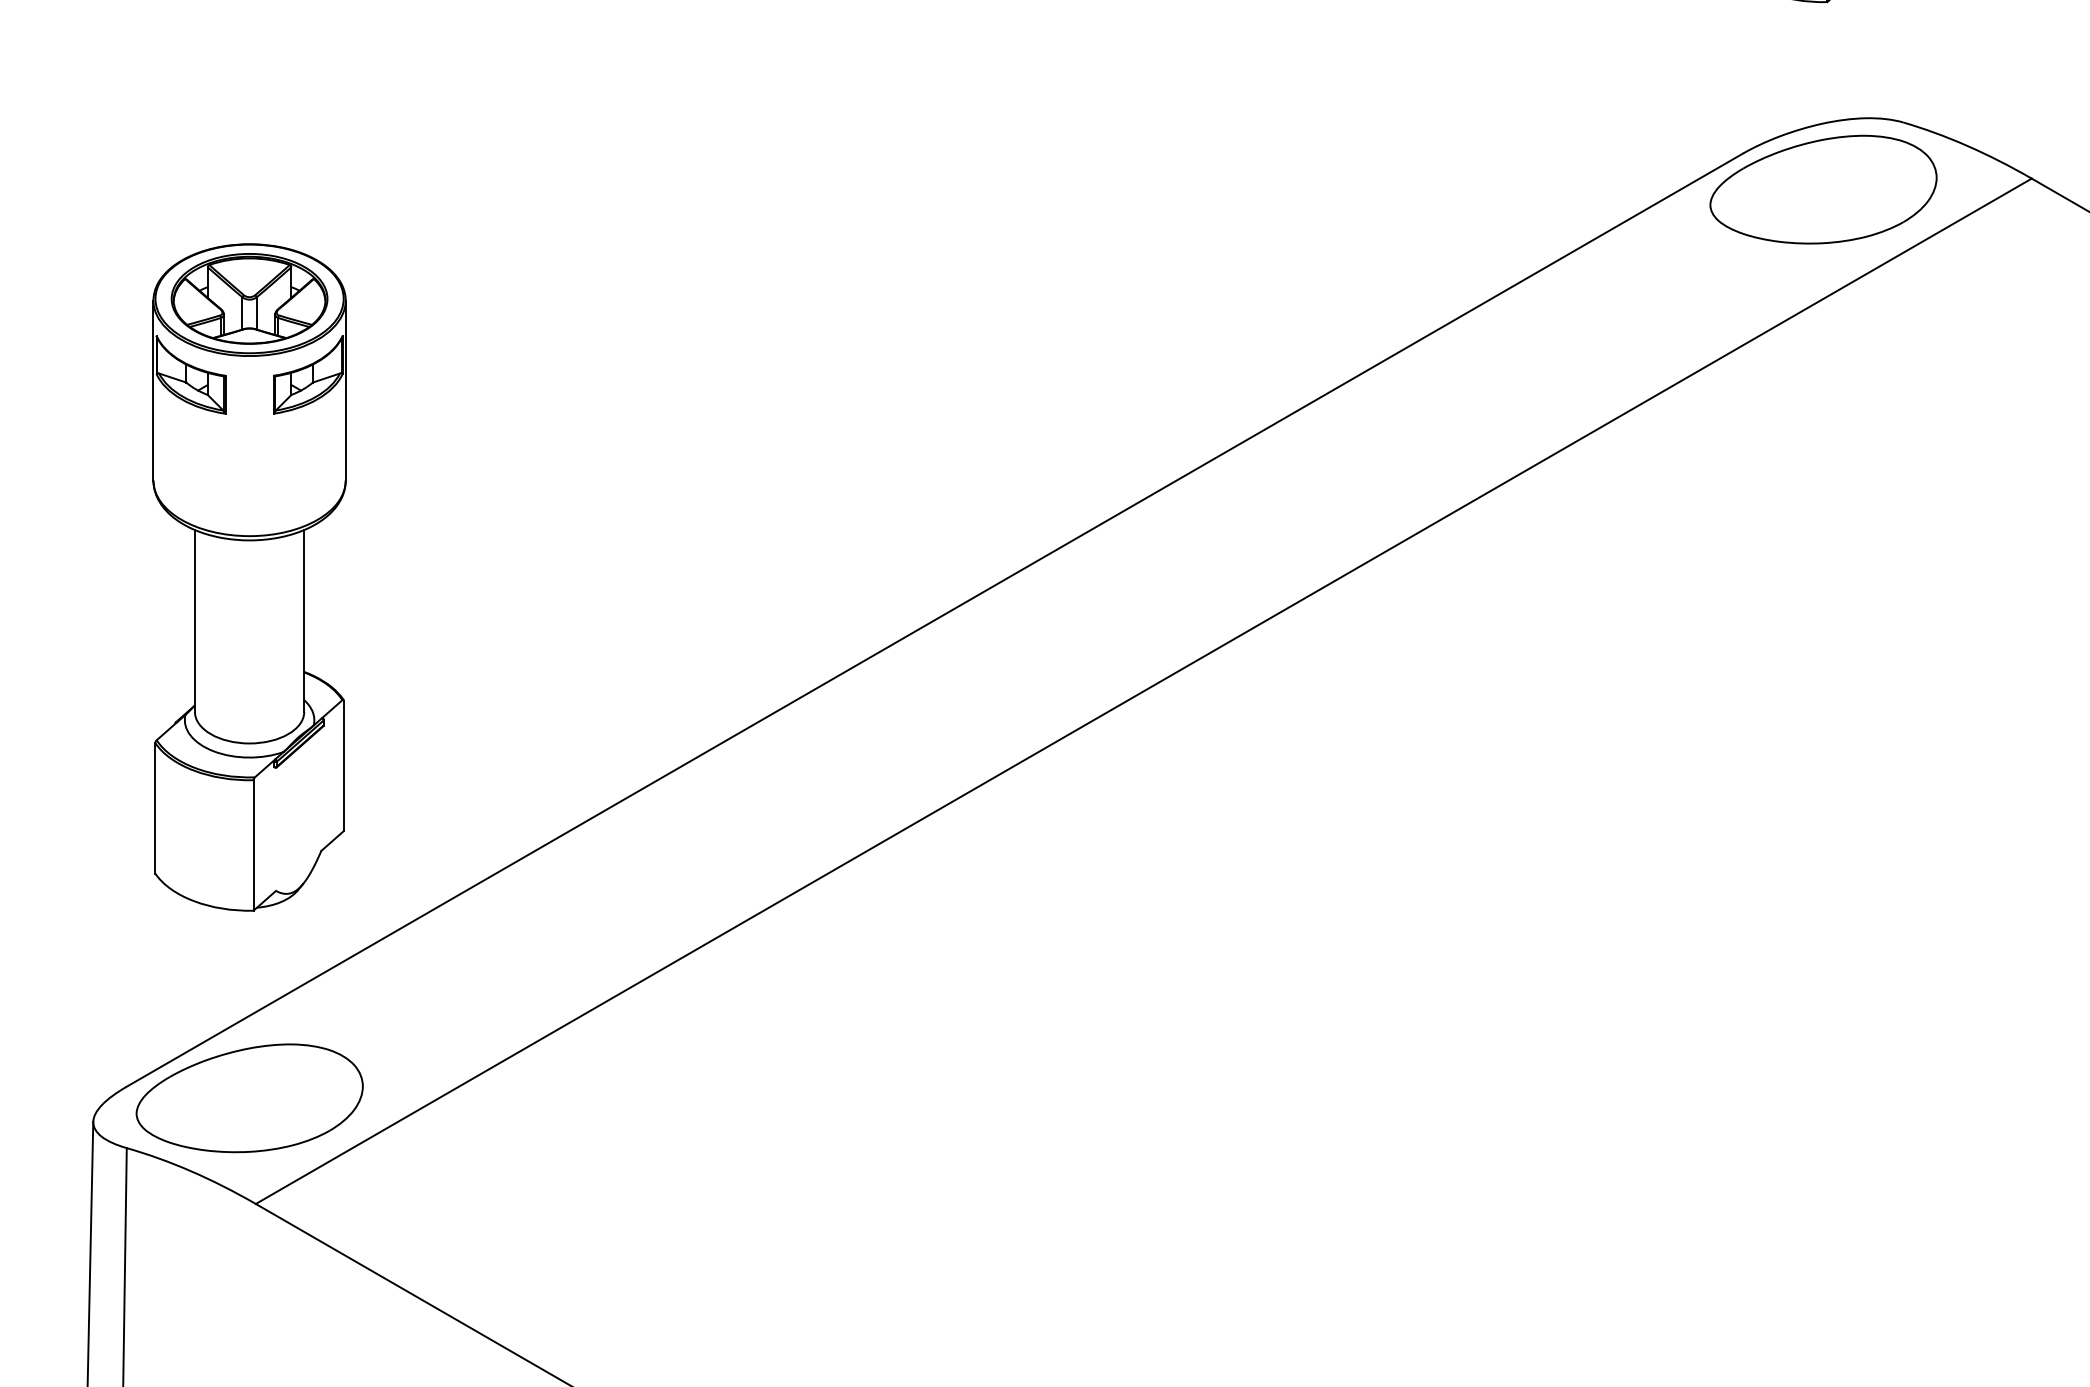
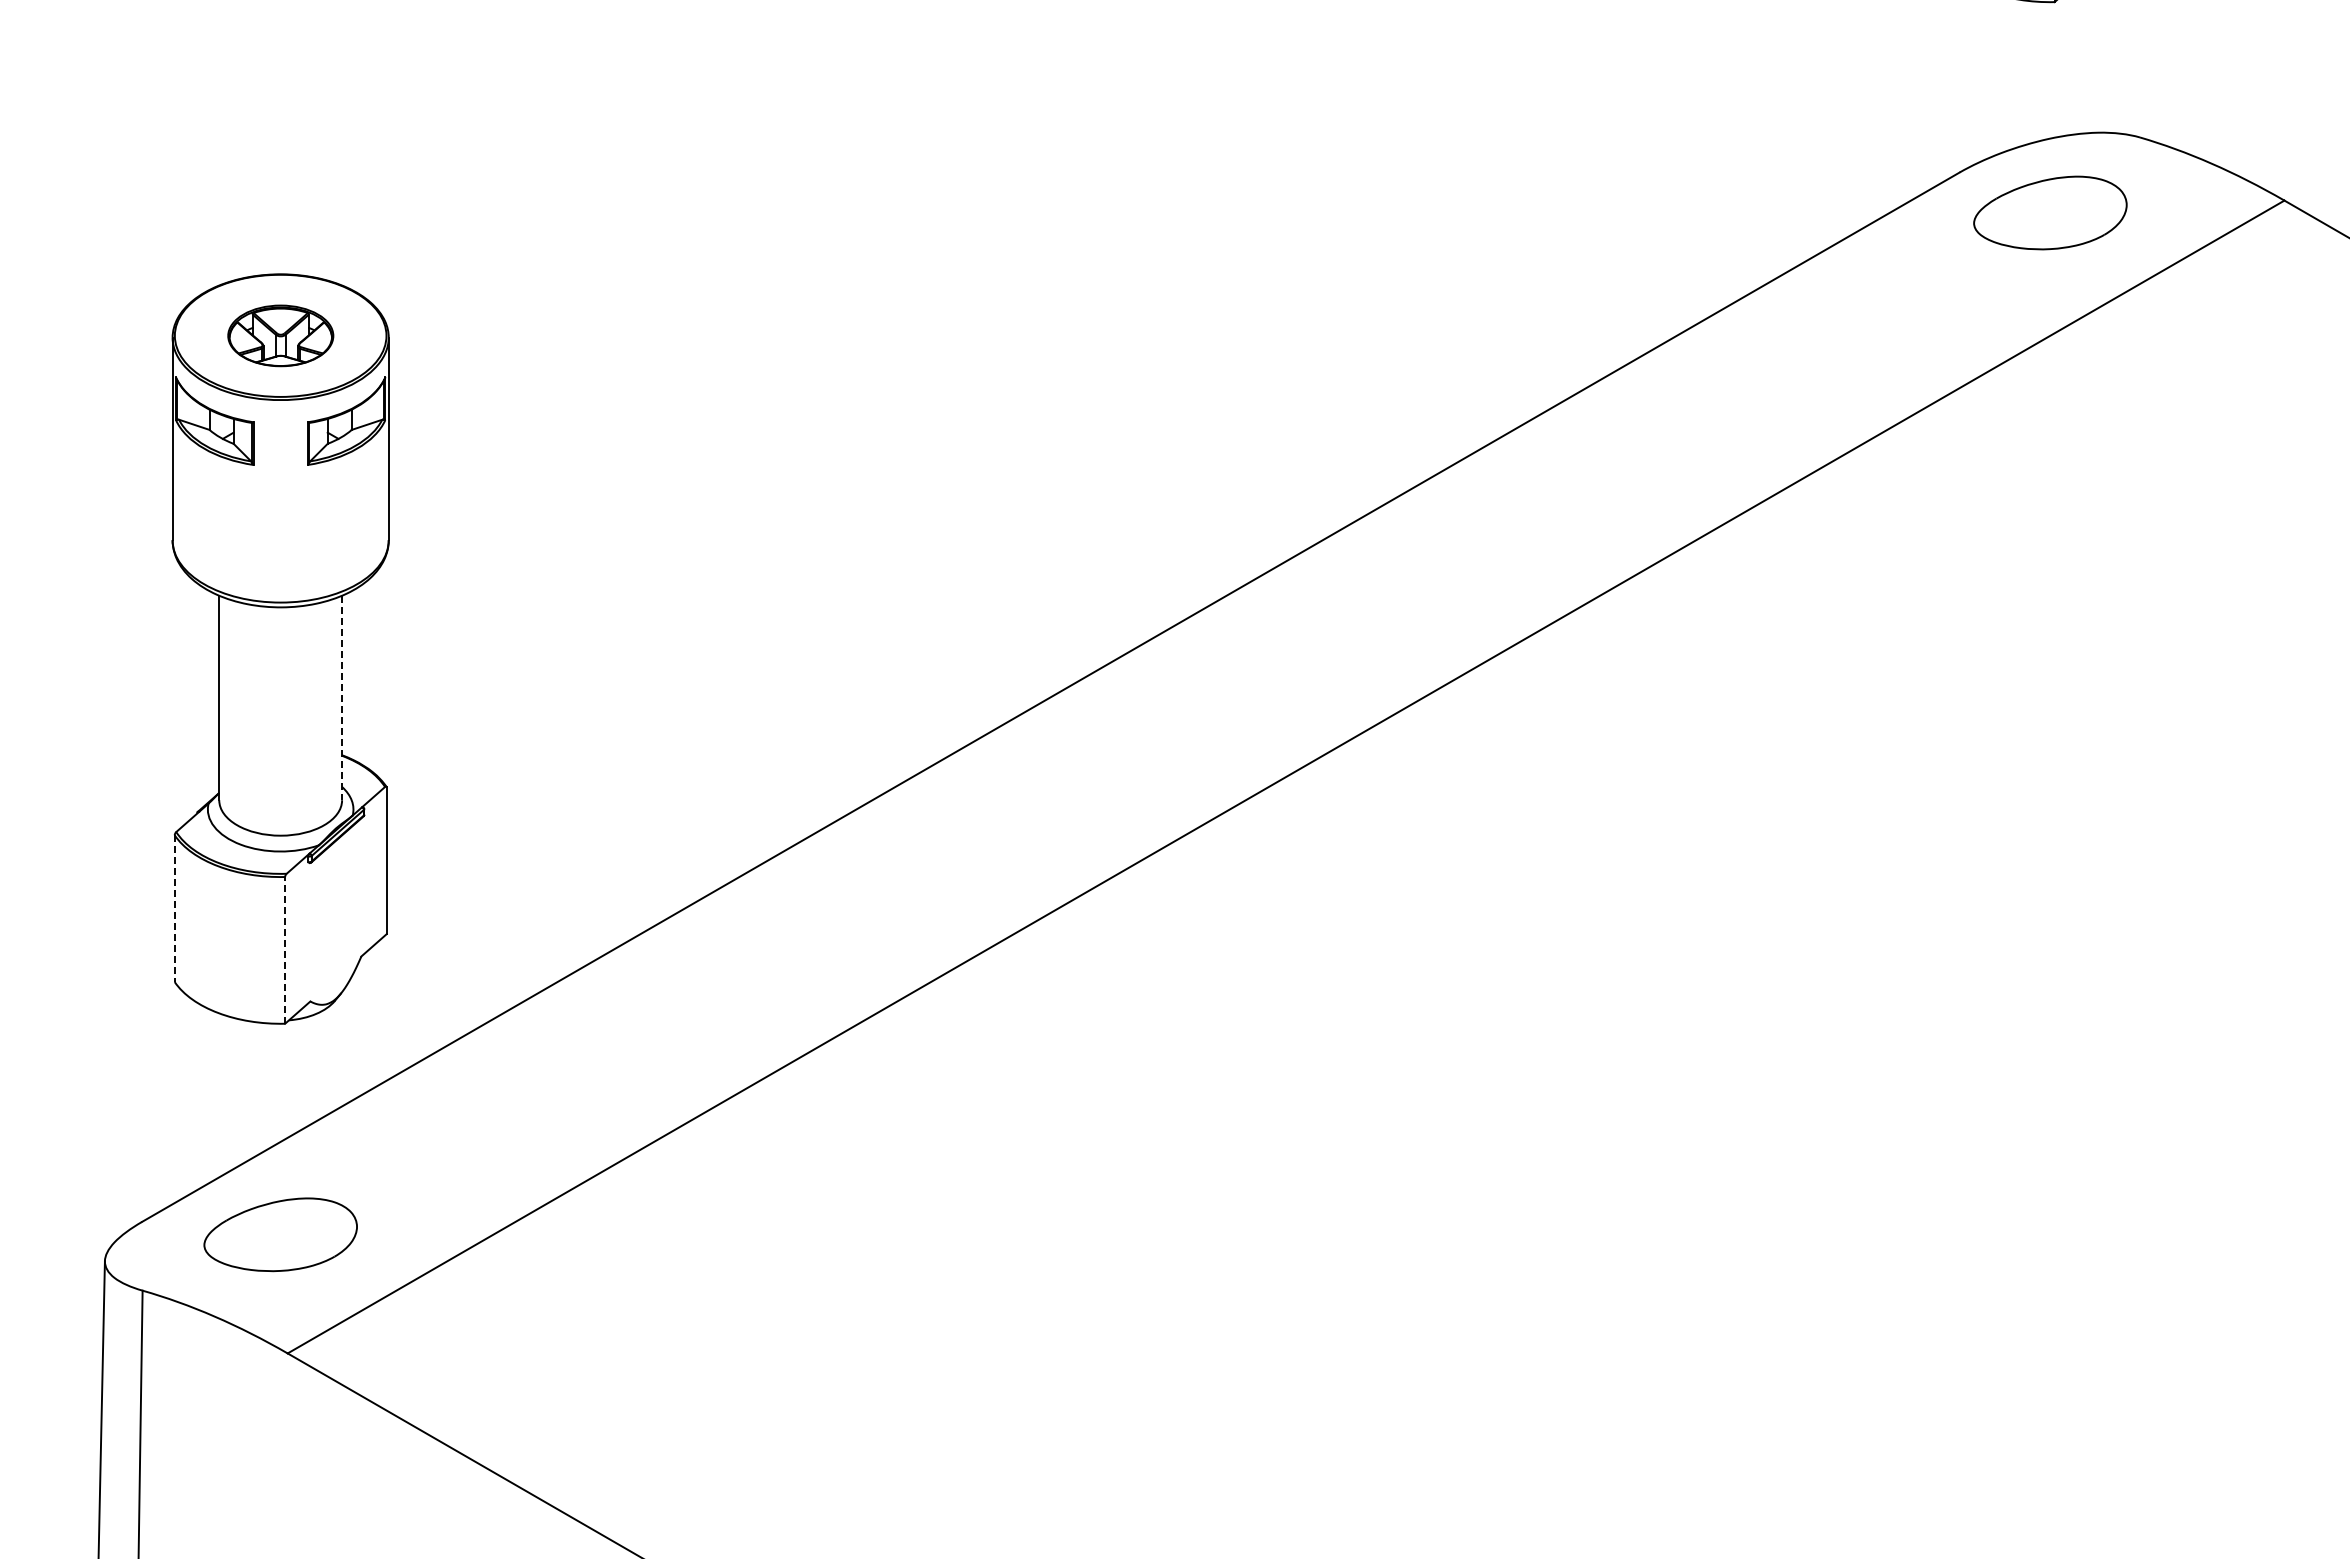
part: (1823, 189) -> (2050, 212), size x0.6
part: (249, 298) -> (280, 335), size x0.6
line: (304, 621) -> (342, 698), solid -> dashed
line: (155, 809) -> (174, 909), solid -> dashed
line: (253, 844) -> (285, 949), solid -> dashed
part: (249, 1098) -> (280, 1234), size x0.6

